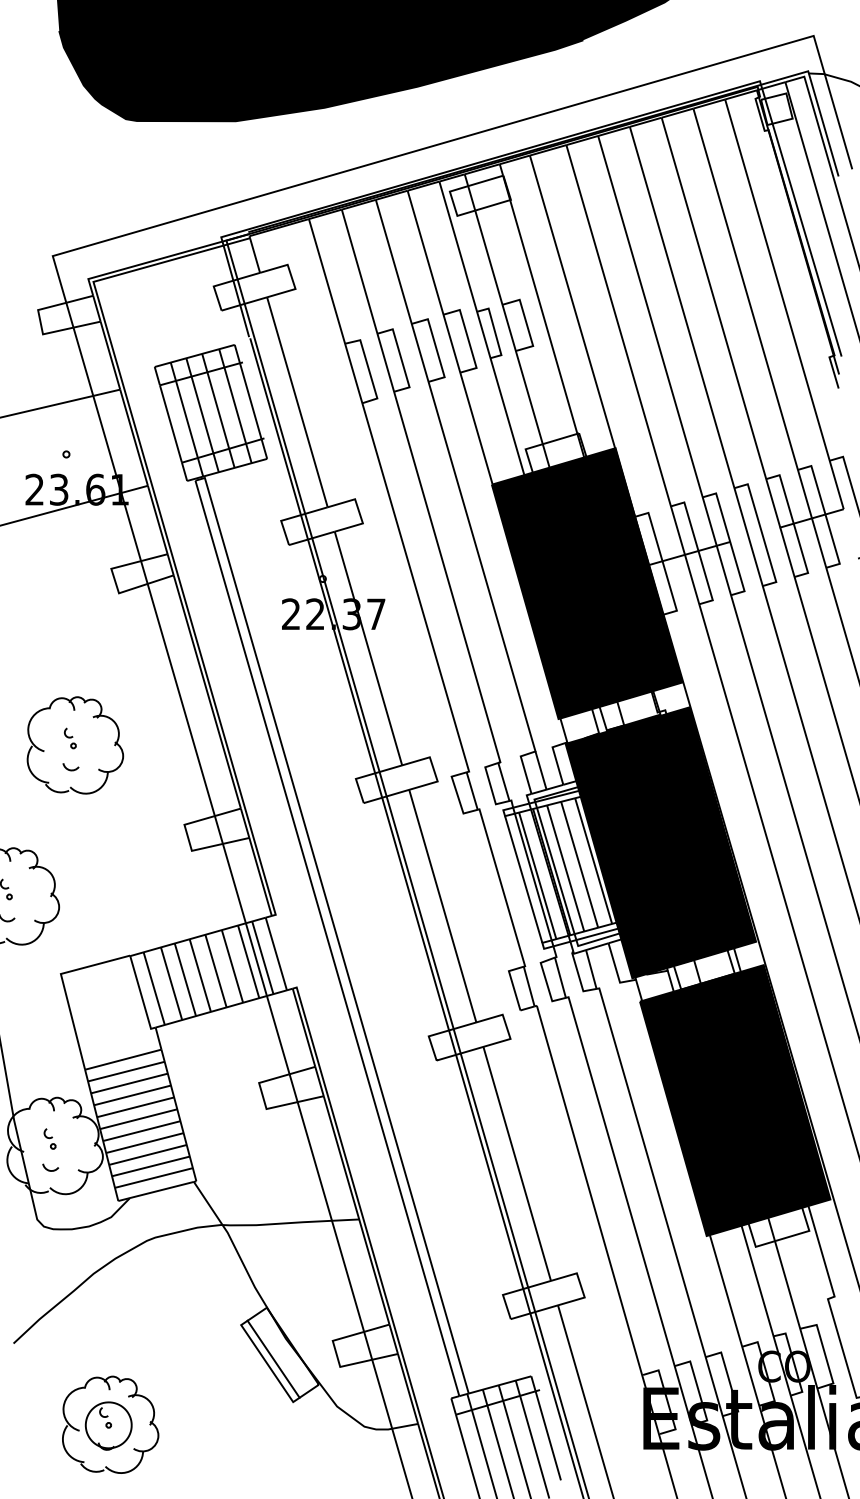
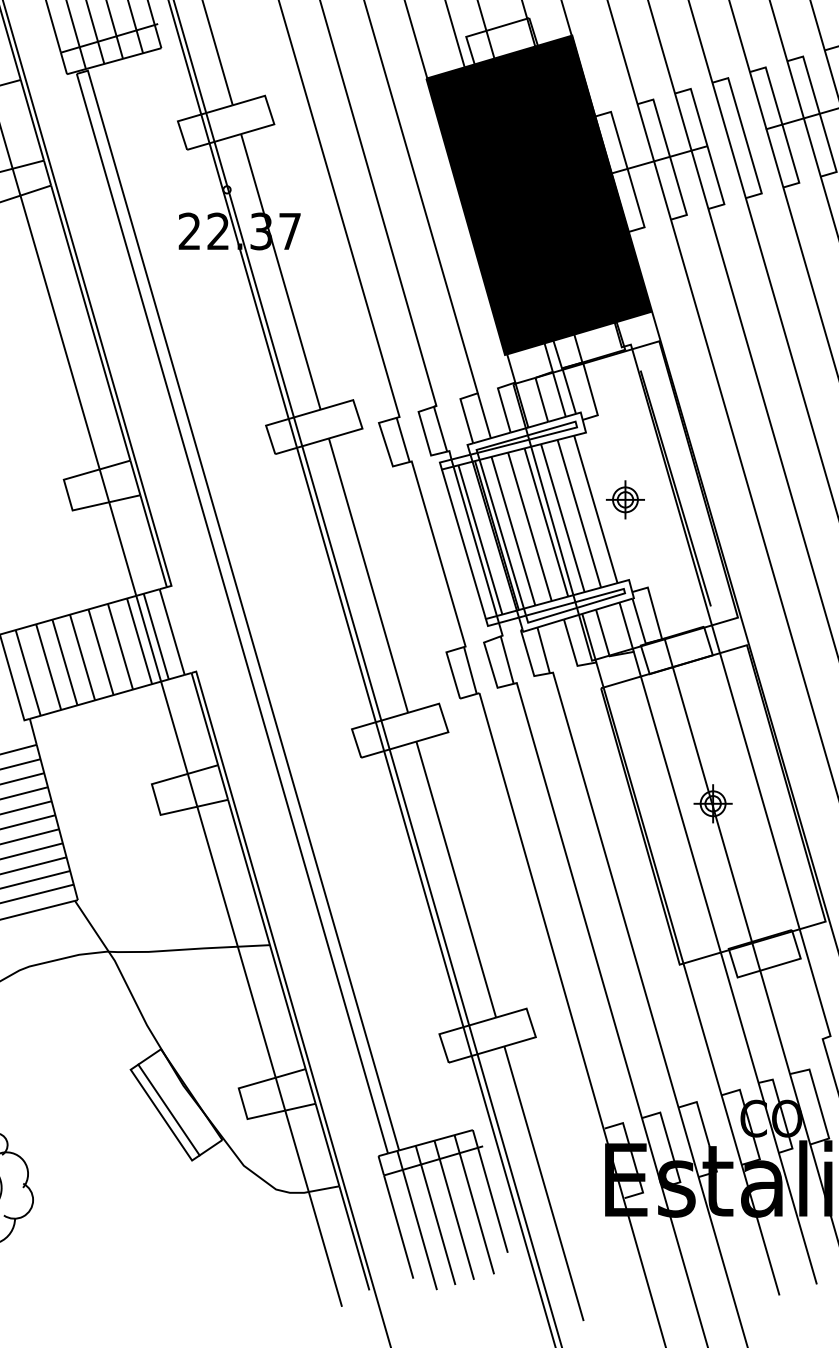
fill: (660, 842) -> (625, 500), removed
fill: (735, 1100) -> (713, 804), removed

